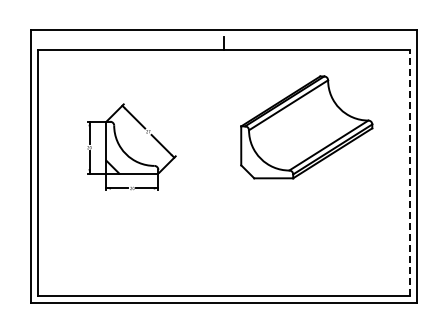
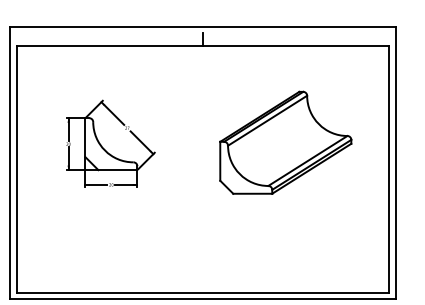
part: (306, 127) -> (285, 142), moved
line: (410, 172) -> (389, 168), dashed -> solid

